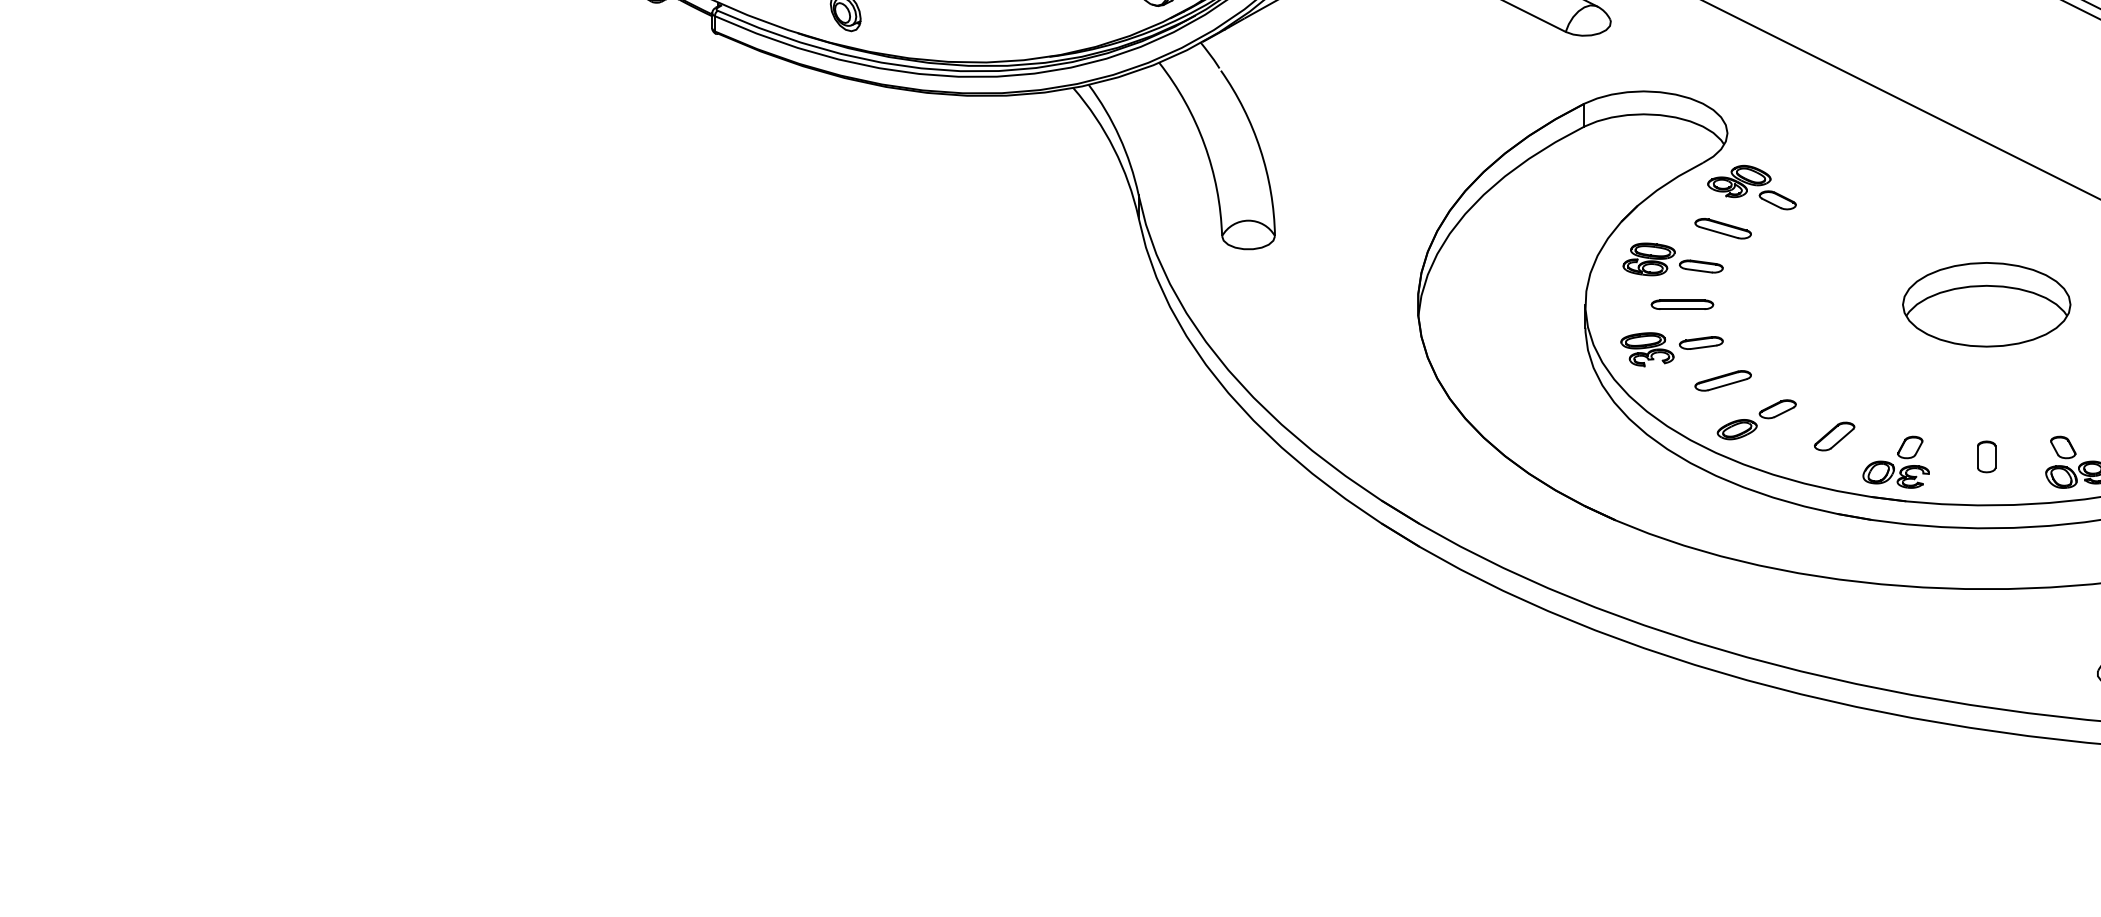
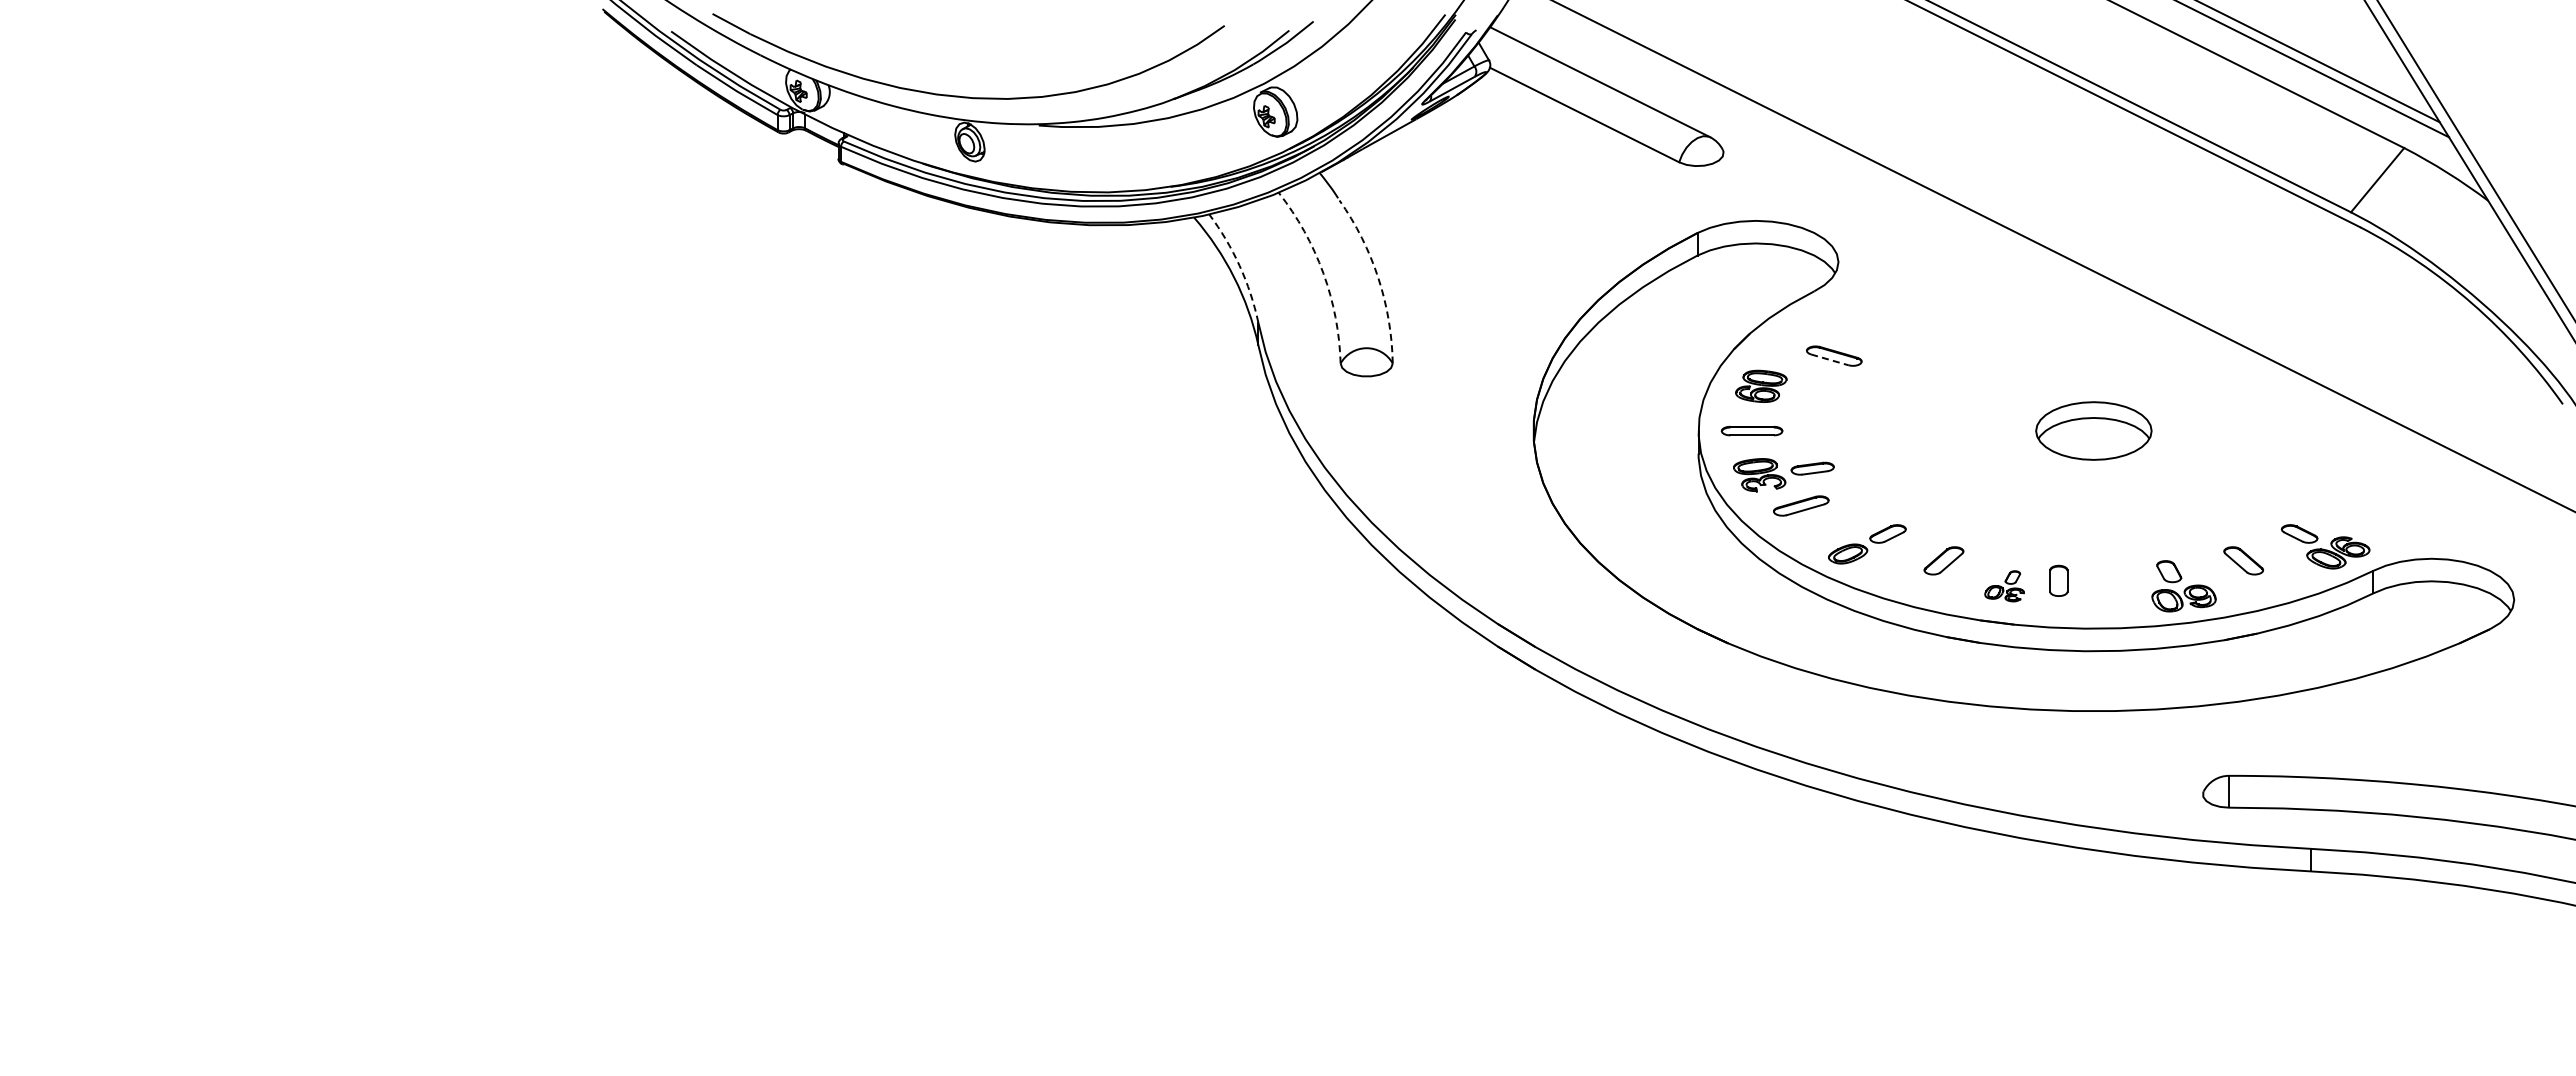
arc: (1119, 136) -> (1239, 265), solid -> dashed
arc: (1204, 144) -> (1323, 273), solid -> dashed
arc: (1260, 149) -> (1378, 278), solid -> dashed
part: (1751, 187) -> (1862, 315), removed
line: (1718, 232) -> (1829, 359), solid -> dashed
part: (1701, 266) -> (1812, 393), removed
part: (1681, 304) -> (1751, 430), moved
part: (1986, 304) -> (2093, 430), size x0.7
part: (1723, 380) -> (1801, 505), moved
part: (1986, 456) -> (2058, 580), moved
part: (1896, 462) -> (2004, 586), size x0.6

